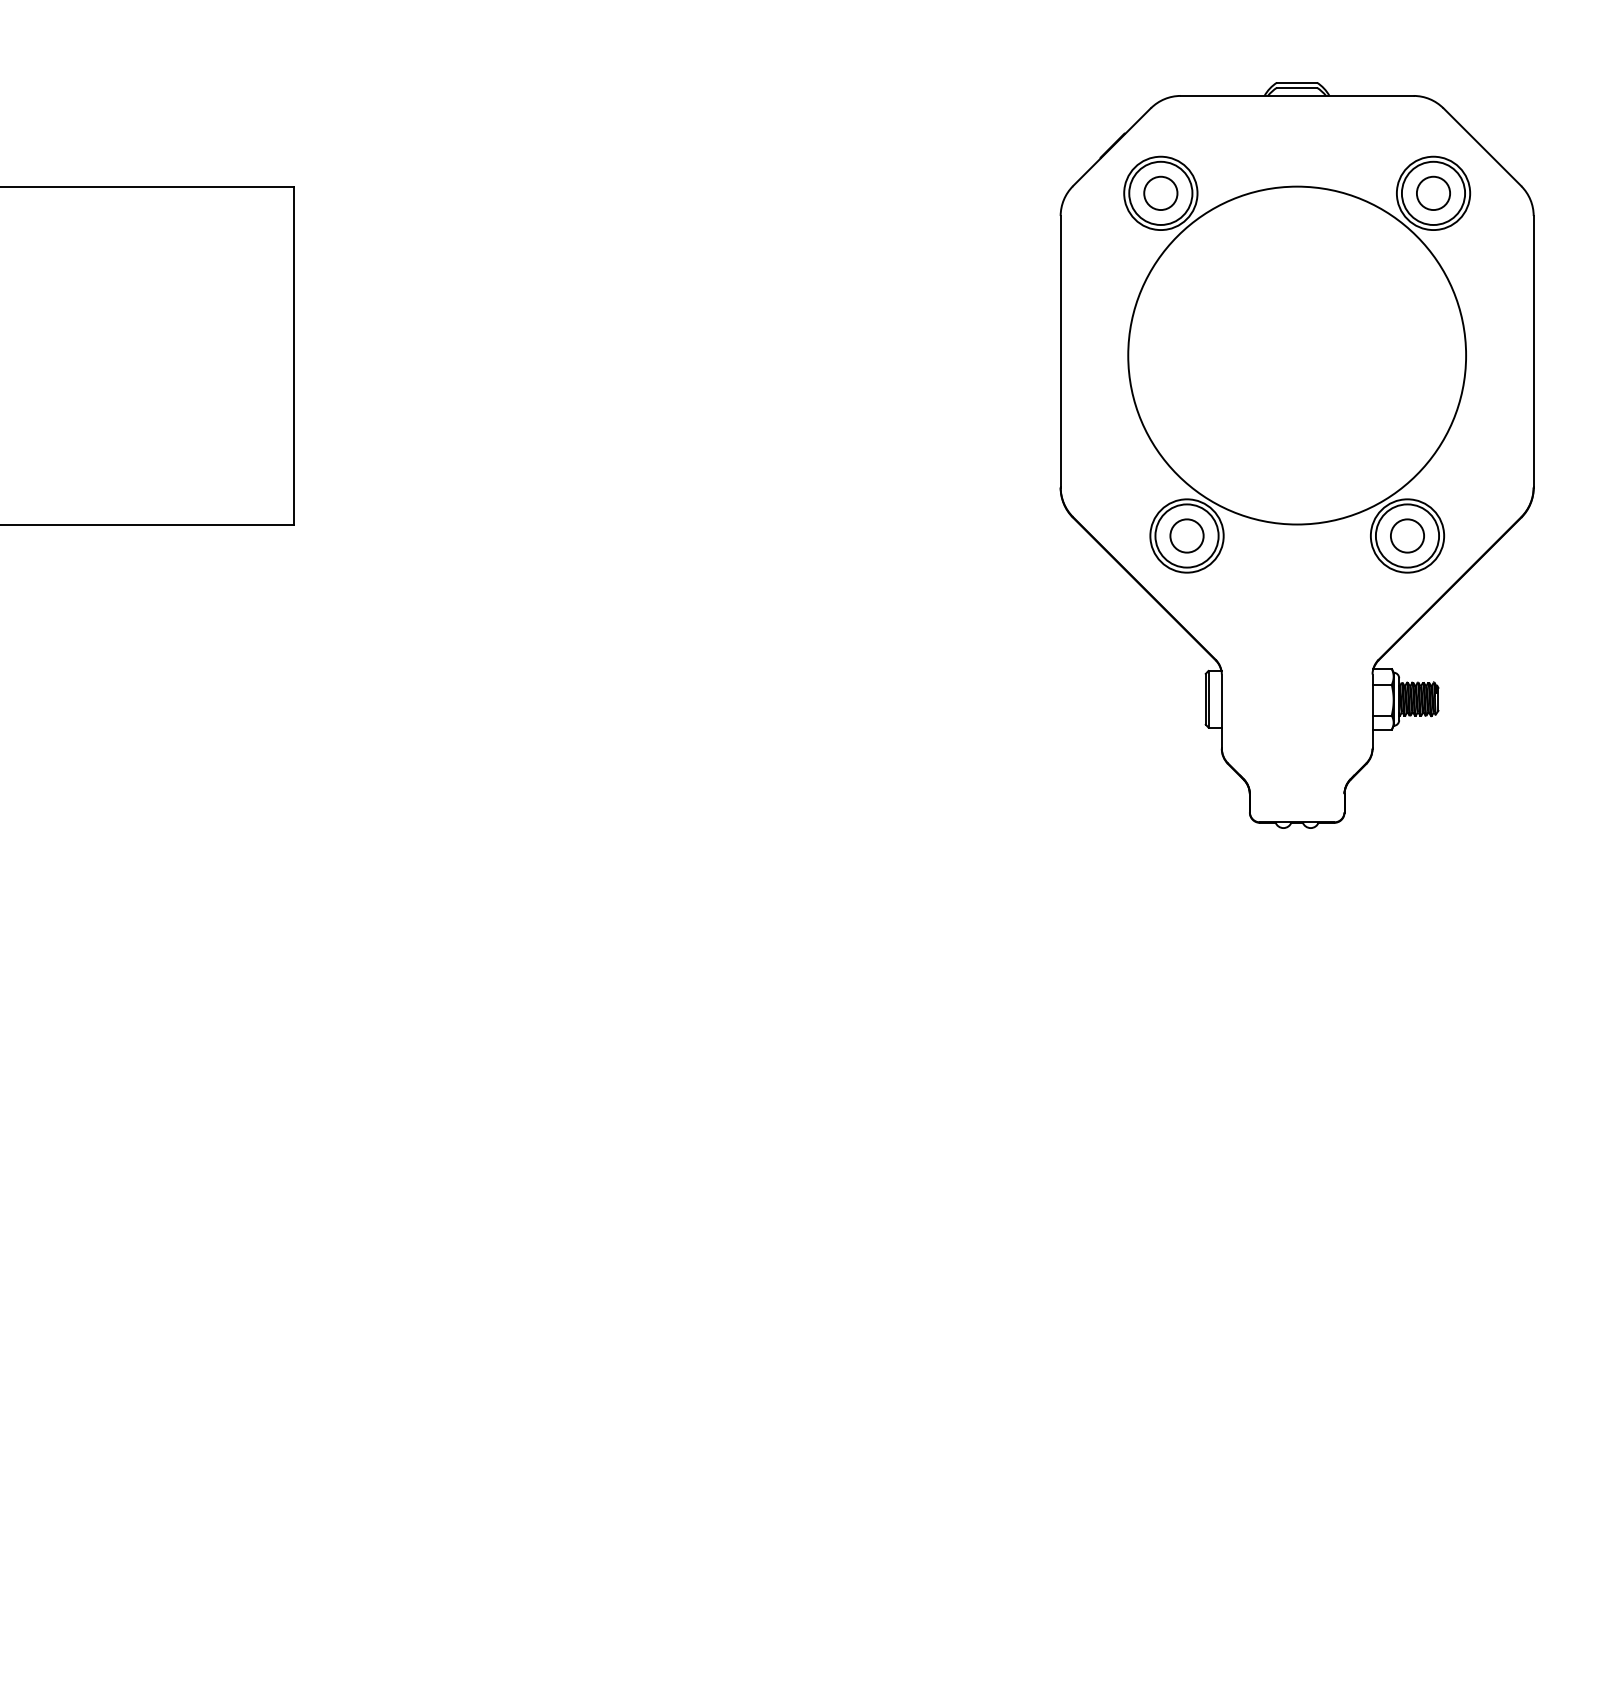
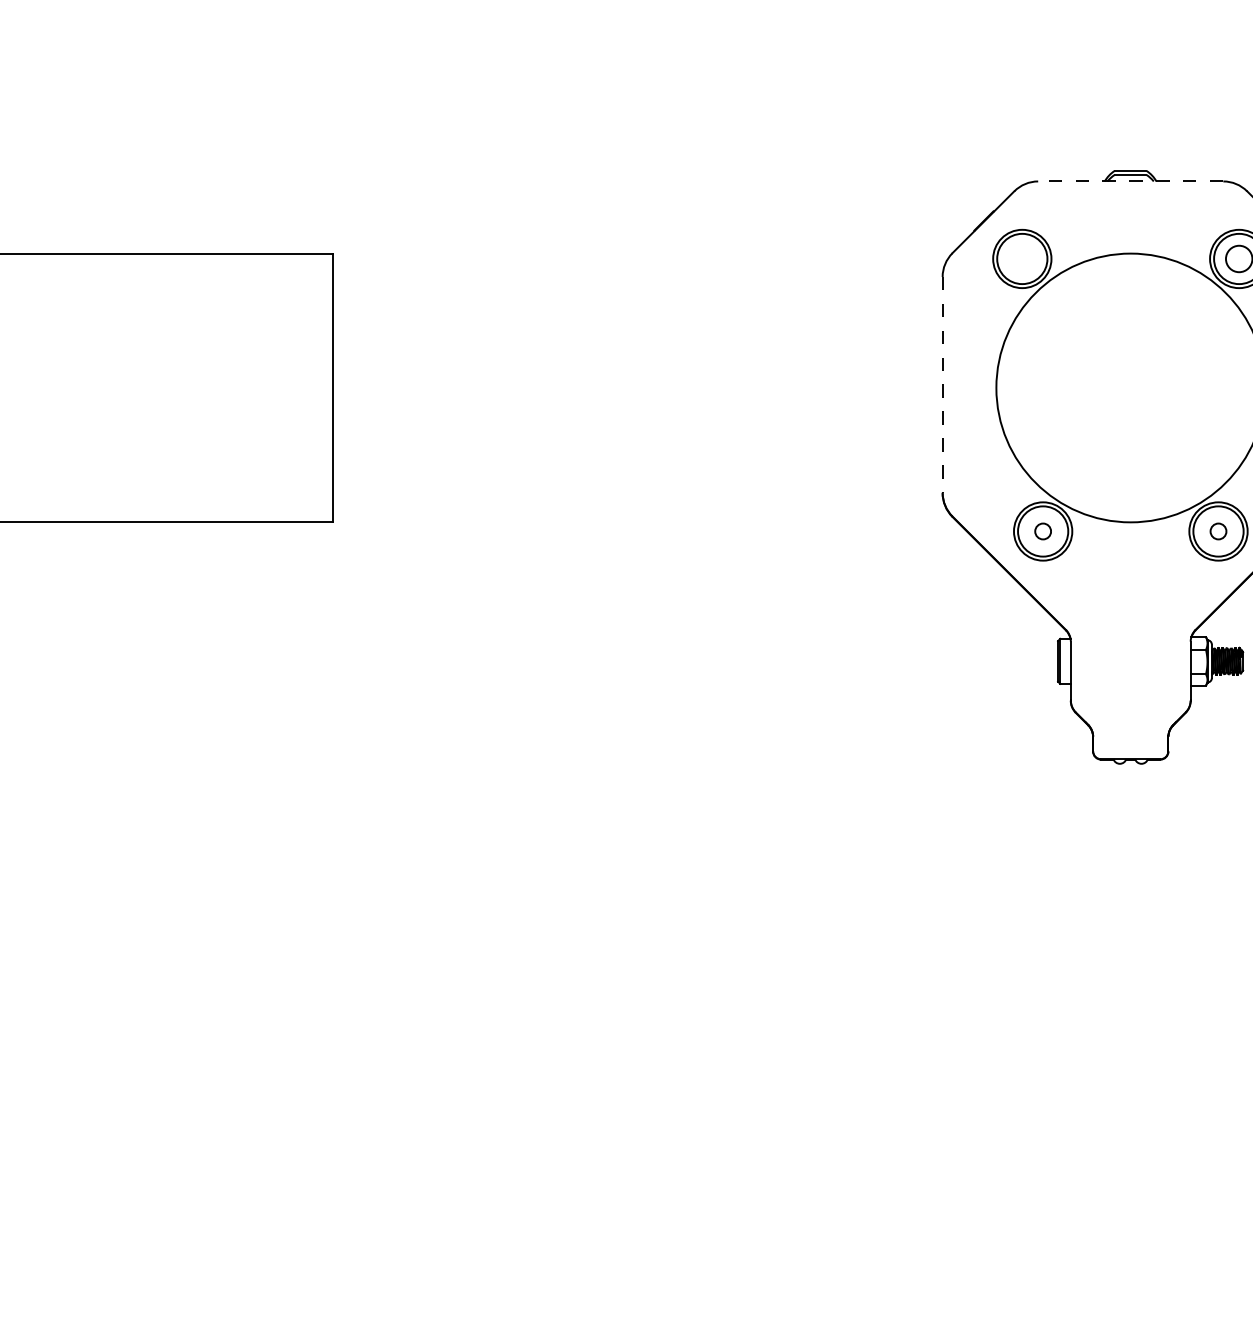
line: (1296, 95) -> (1130, 181), solid -> dashed
circle: (1160, 192) -> (1022, 258), removed
line: (1060, 351) -> (942, 384), solid -> dashed
circle: (1186, 535) -> (1042, 531), size x0.6
circle: (1407, 535) -> (1218, 531), size x0.6

